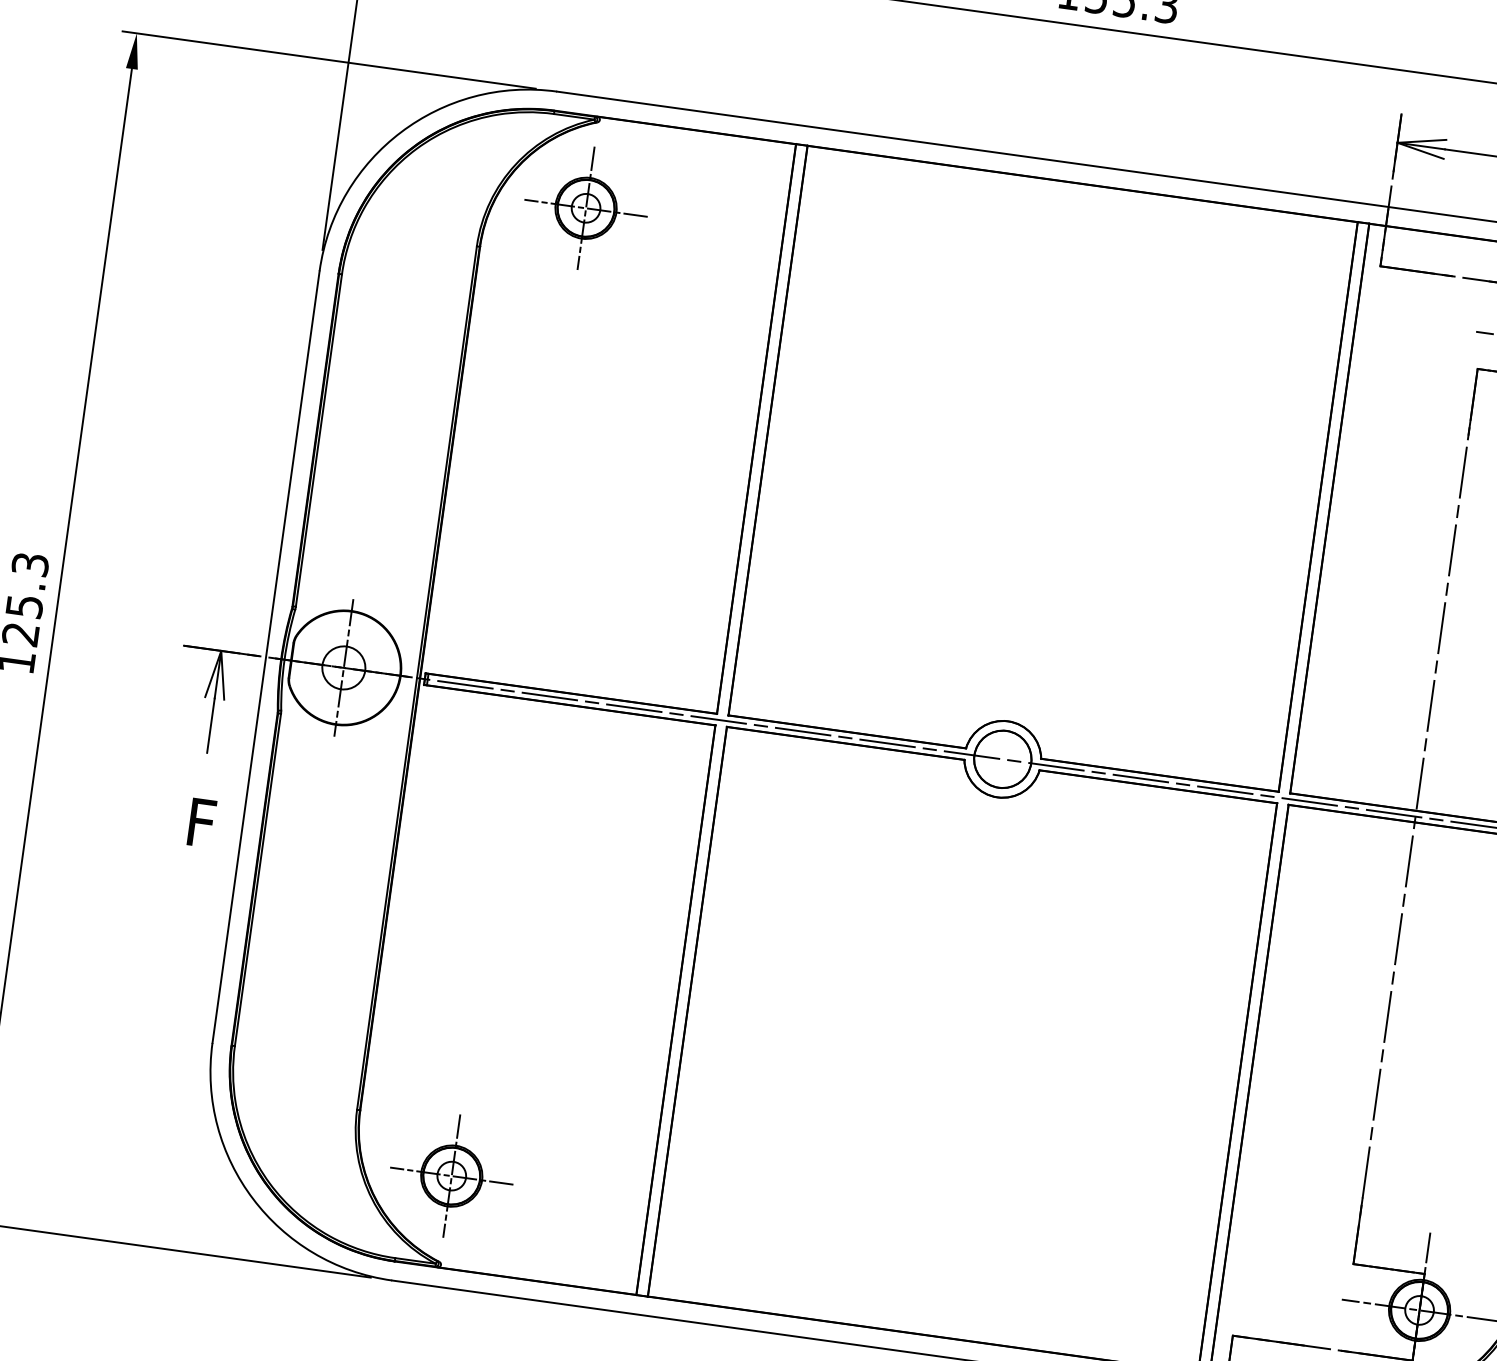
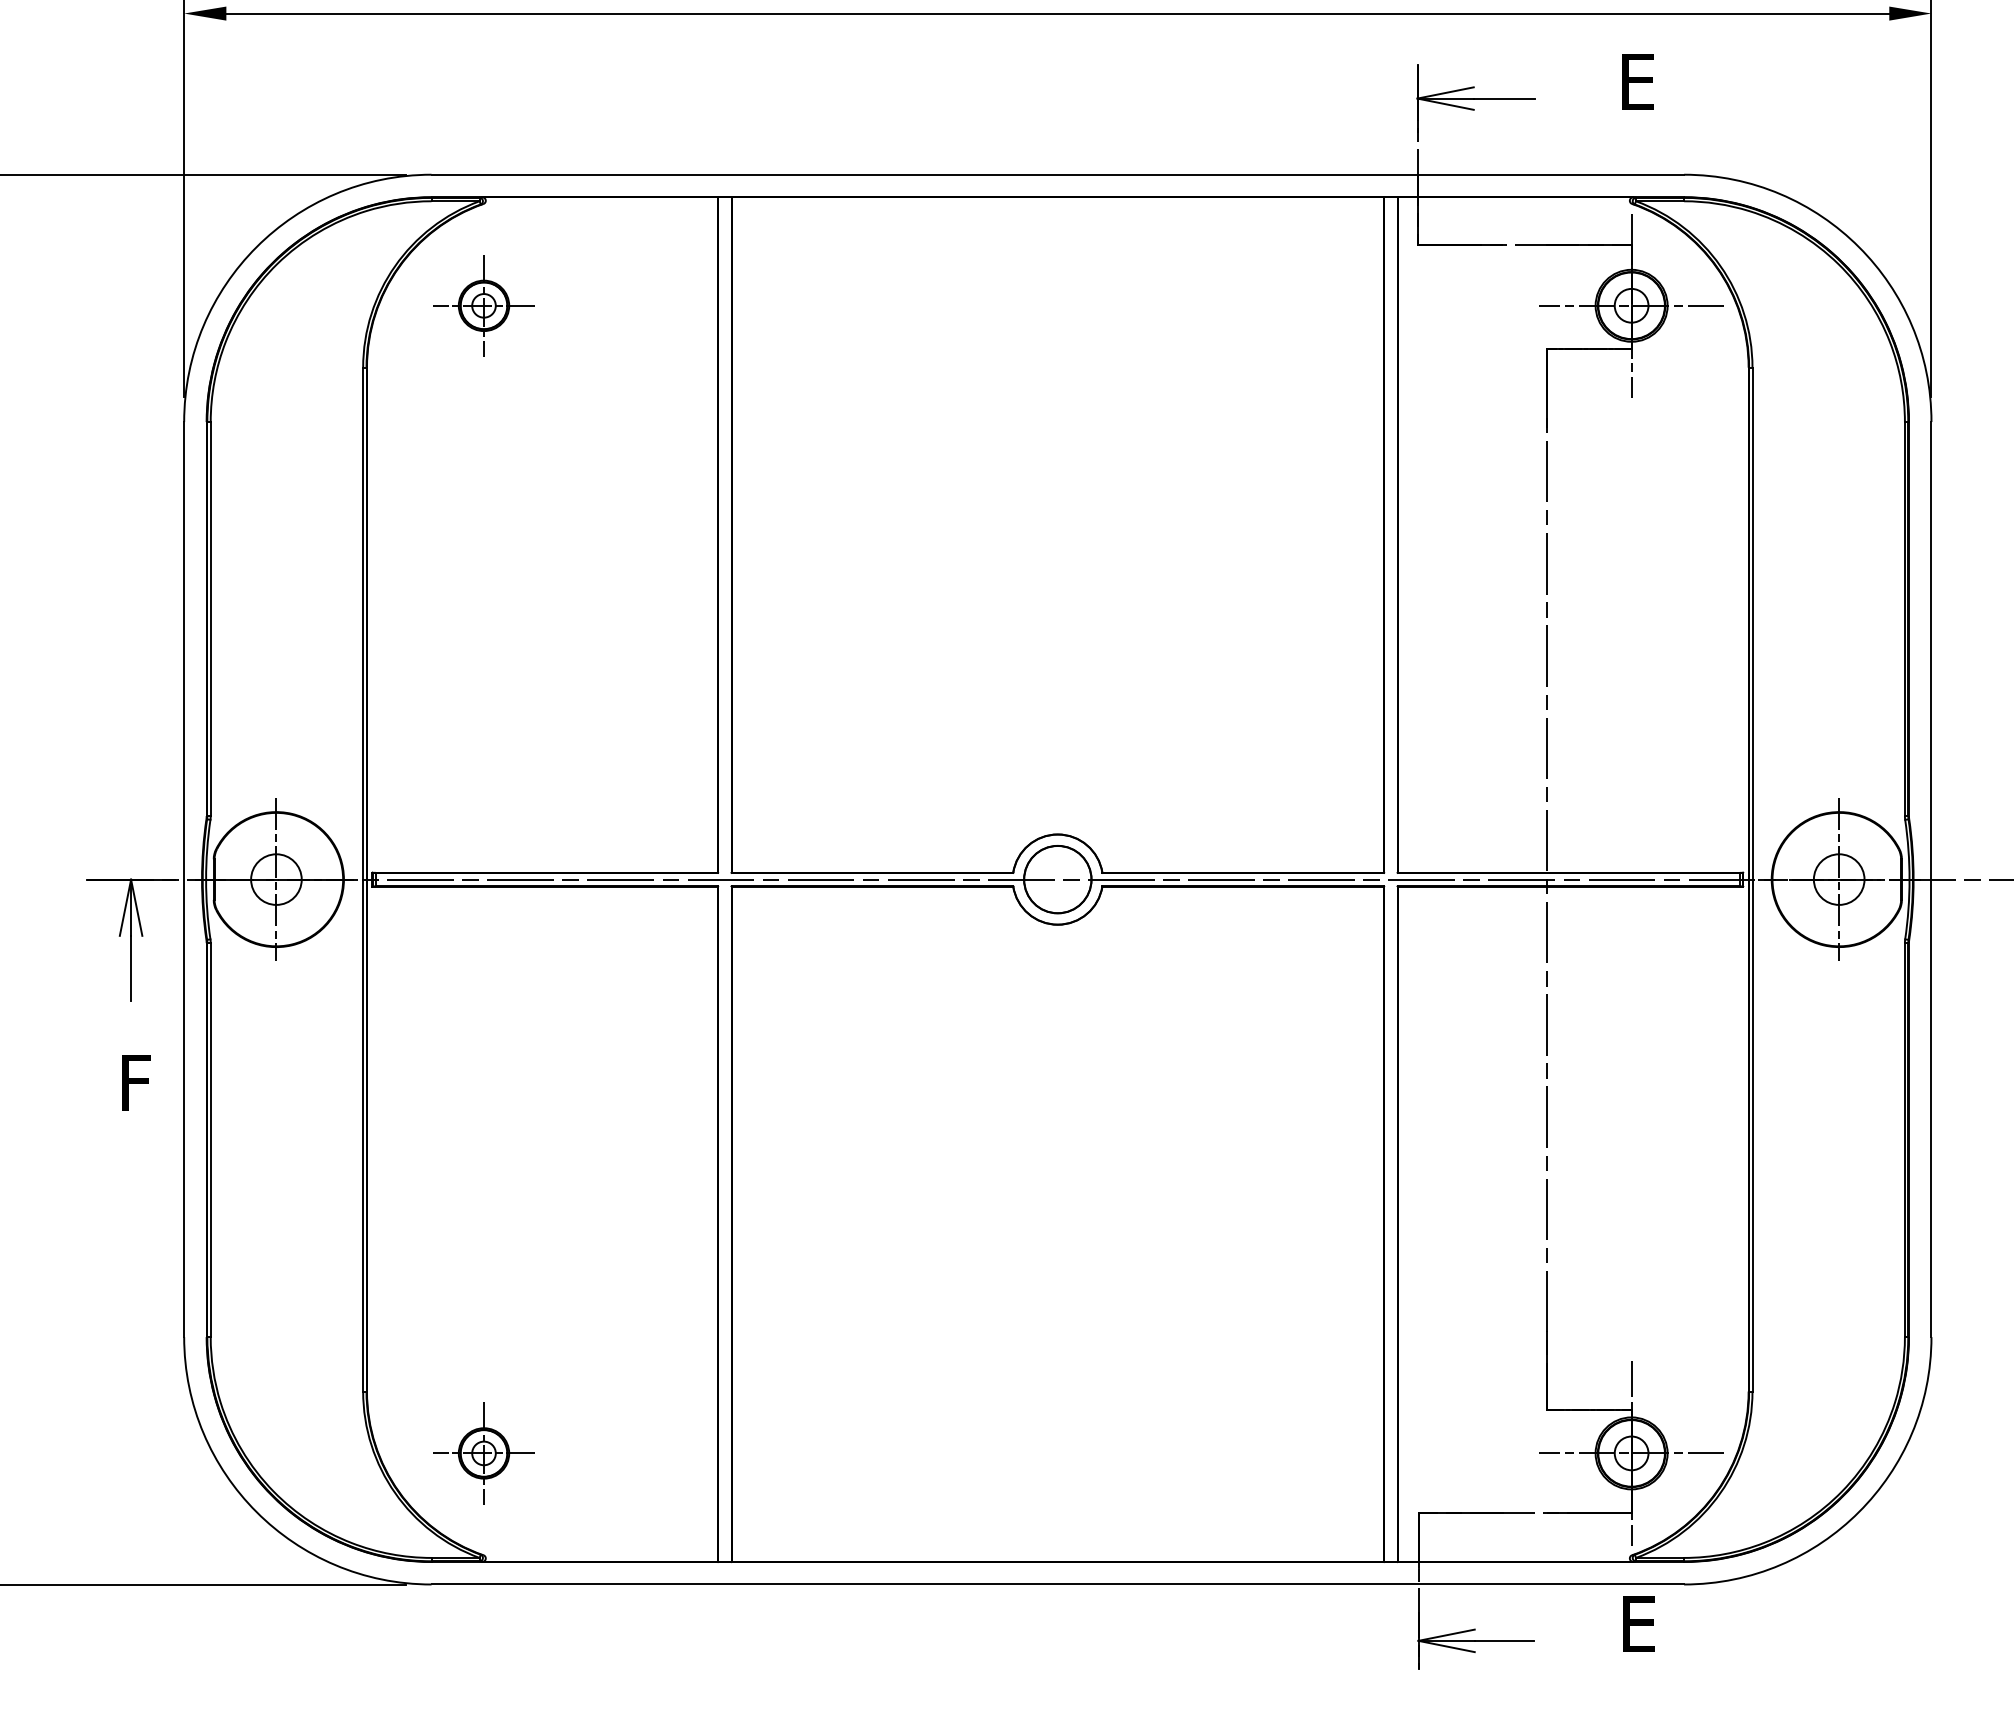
part: (585, 208) -> (483, 305), size x0.7
part: (451, 1176) -> (483, 1453), size x0.7

